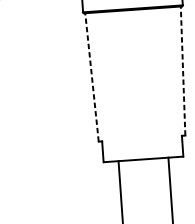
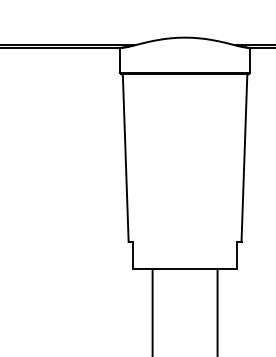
line: (183, 71) -> (244, 158), dashed -> solid
line: (91, 77) -> (125, 158), dashed -> solid

